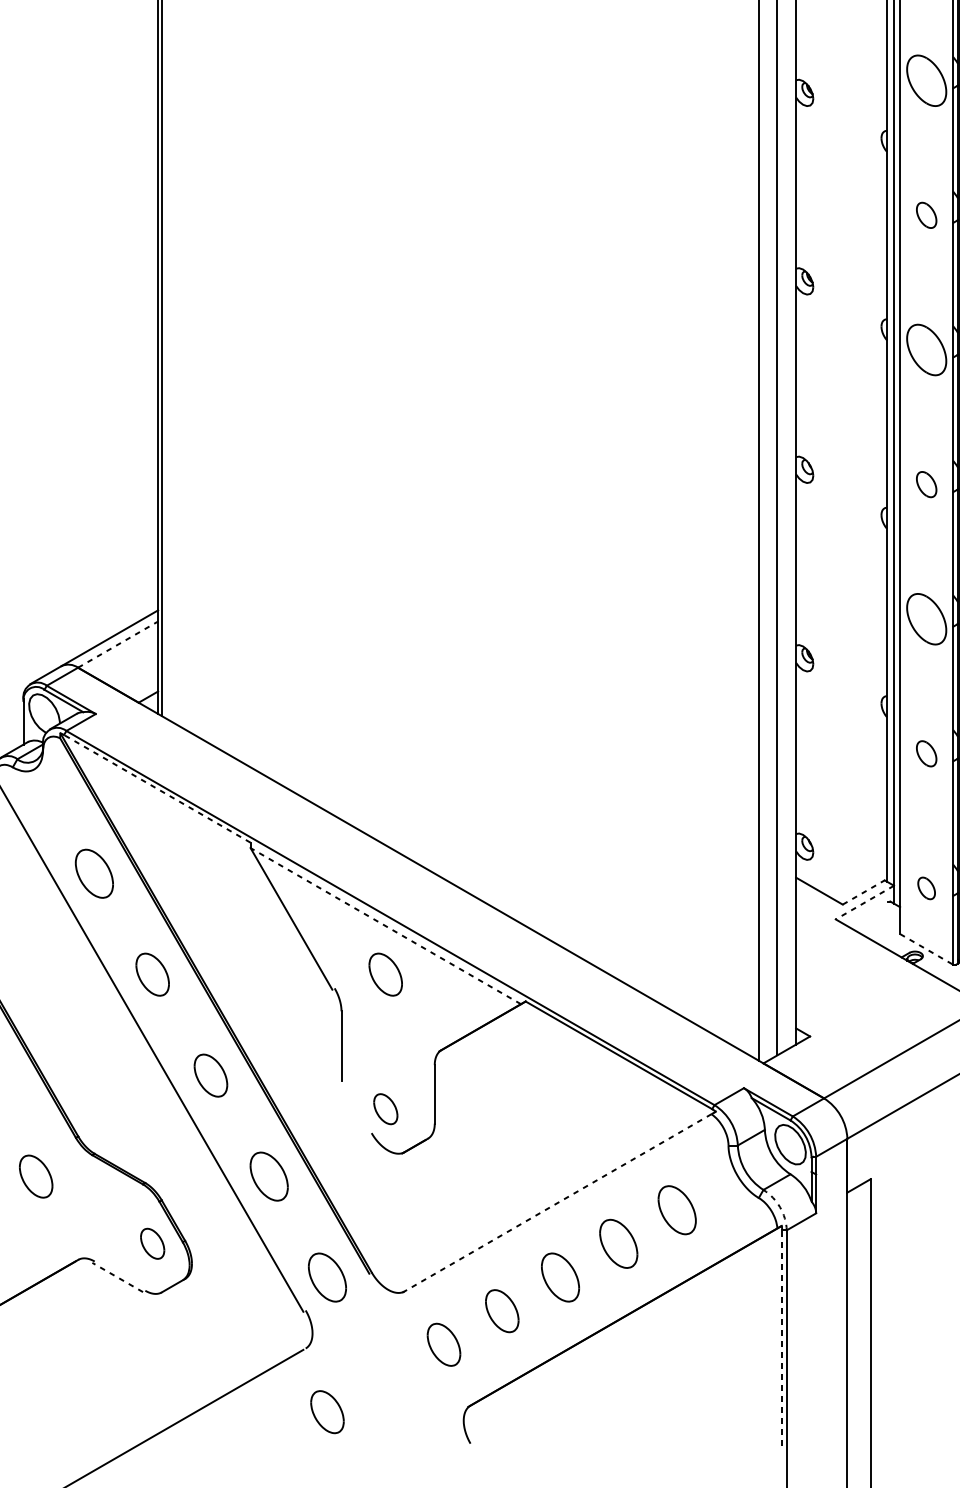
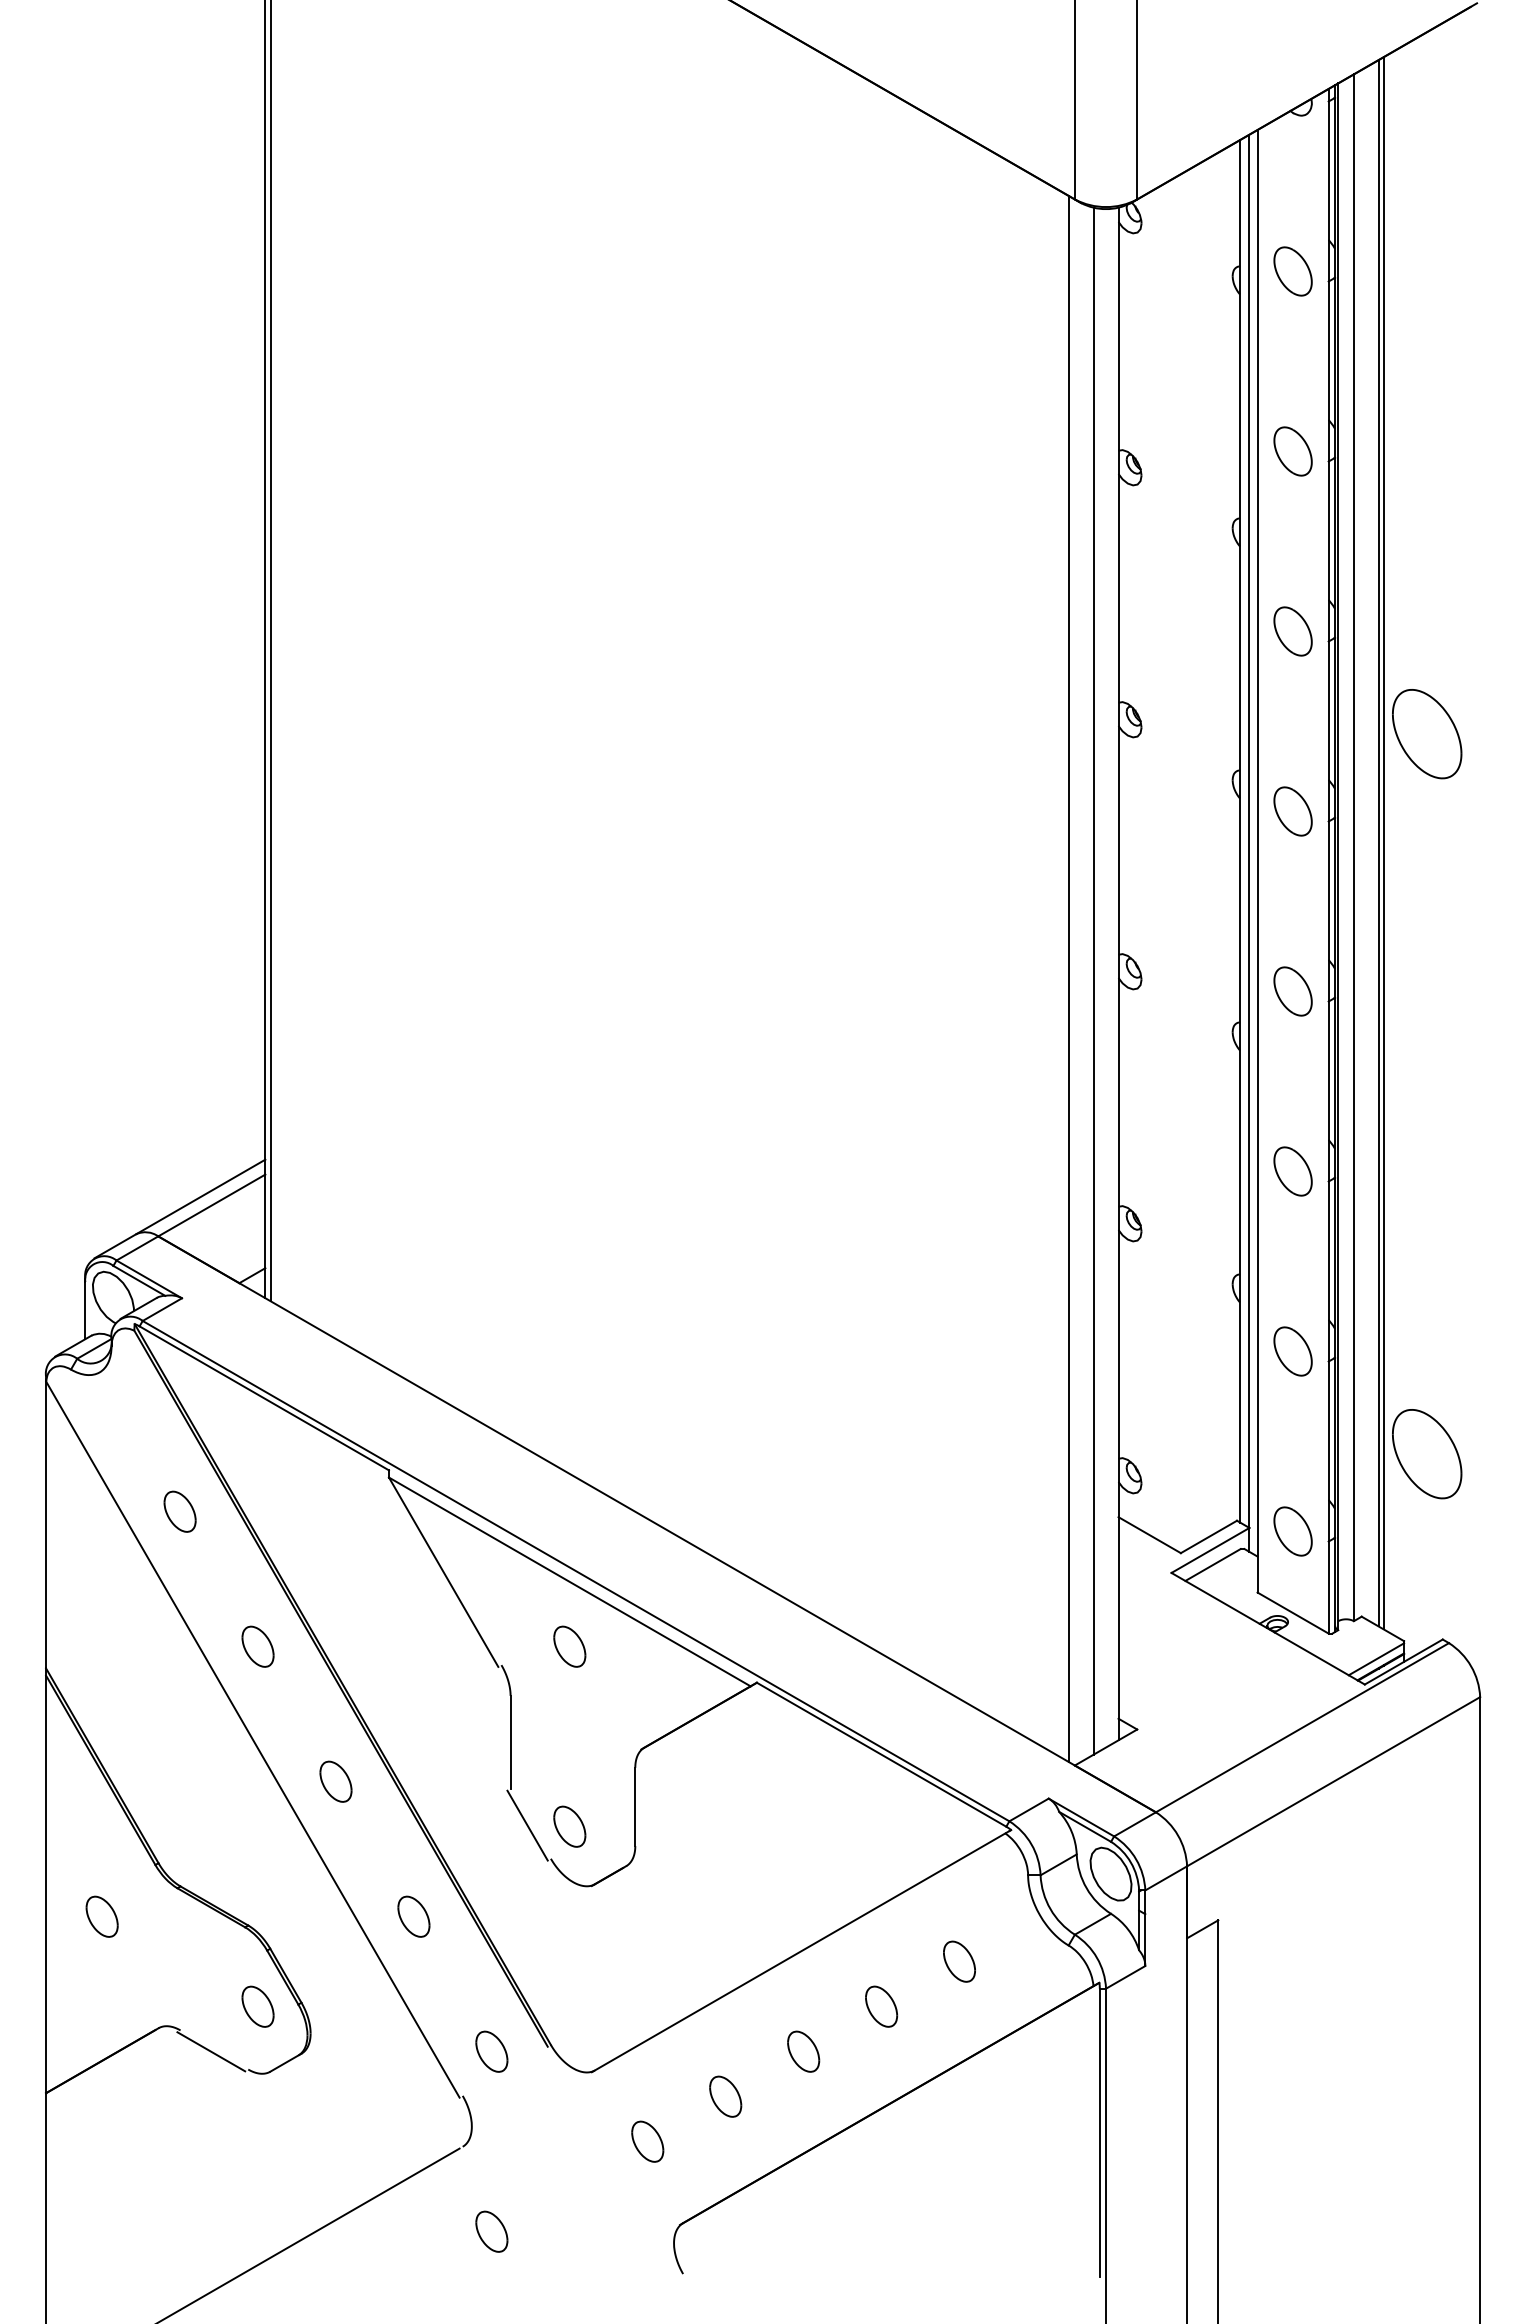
part: (926, 80) -> (1292, 451), size x0.71
part: (926, 215) -> (1292, 631), size x1.43
part: (926, 349) -> (1292, 811), size x0.71
part: (926, 484) -> (1292, 991), size x1.43
part: (926, 619) -> (1292, 1171), size x0.71
line: (117, 644) -> (211, 1205), dashed -> solid
part: (926, 753) -> (1292, 1351), size x1.43
line: (157, 788) -> (264, 1398), dashed -> solid
part: (93, 873) -> (179, 1511), size x0.62
part: (926, 888) -> (1292, 1531), size x1.67
line: (864, 892) -> (1209, 1536), dashed -> solid
line: (864, 902) -> (1210, 1550), dashed -> solid
line: (866, 913) -> (1212, 1564), added
line: (385, 925) -> (569, 1581), dashed -> solid
line: (926, 949) -> (1293, 1613), dashed -> solid
part: (152, 974) -> (257, 1646), size x0.71
part: (385, 974) -> (569, 1646), size x0.71
part: (210, 1075) -> (335, 1781), size x0.71
line: (354, 1108) -> (527, 1825), added
part: (35, 1176) -> (101, 1916), size x0.71
part: (268, 1176) -> (413, 1916), size x0.62
line: (556, 1203) -> (798, 1952), dashed -> solid
arc: (780, 1206) -> (1097, 1957), dashed -> solid
part: (677, 1209) -> (959, 1961), size x0.62
part: (618, 1243) -> (881, 2006), size x0.62
line: (117, 1277) -> (210, 2051), dashed -> solid
part: (327, 1277) -> (491, 2051), size x0.62
part: (560, 1277) -> (803, 2051), size x0.62
part: (502, 1310) -> (725, 2096), size x0.71
line: (781, 1337) -> (1099, 2132), dashed -> solid
part: (443, 1344) -> (647, 2141), size x0.71
part: (327, 1411) -> (491, 2231), size x0.71

